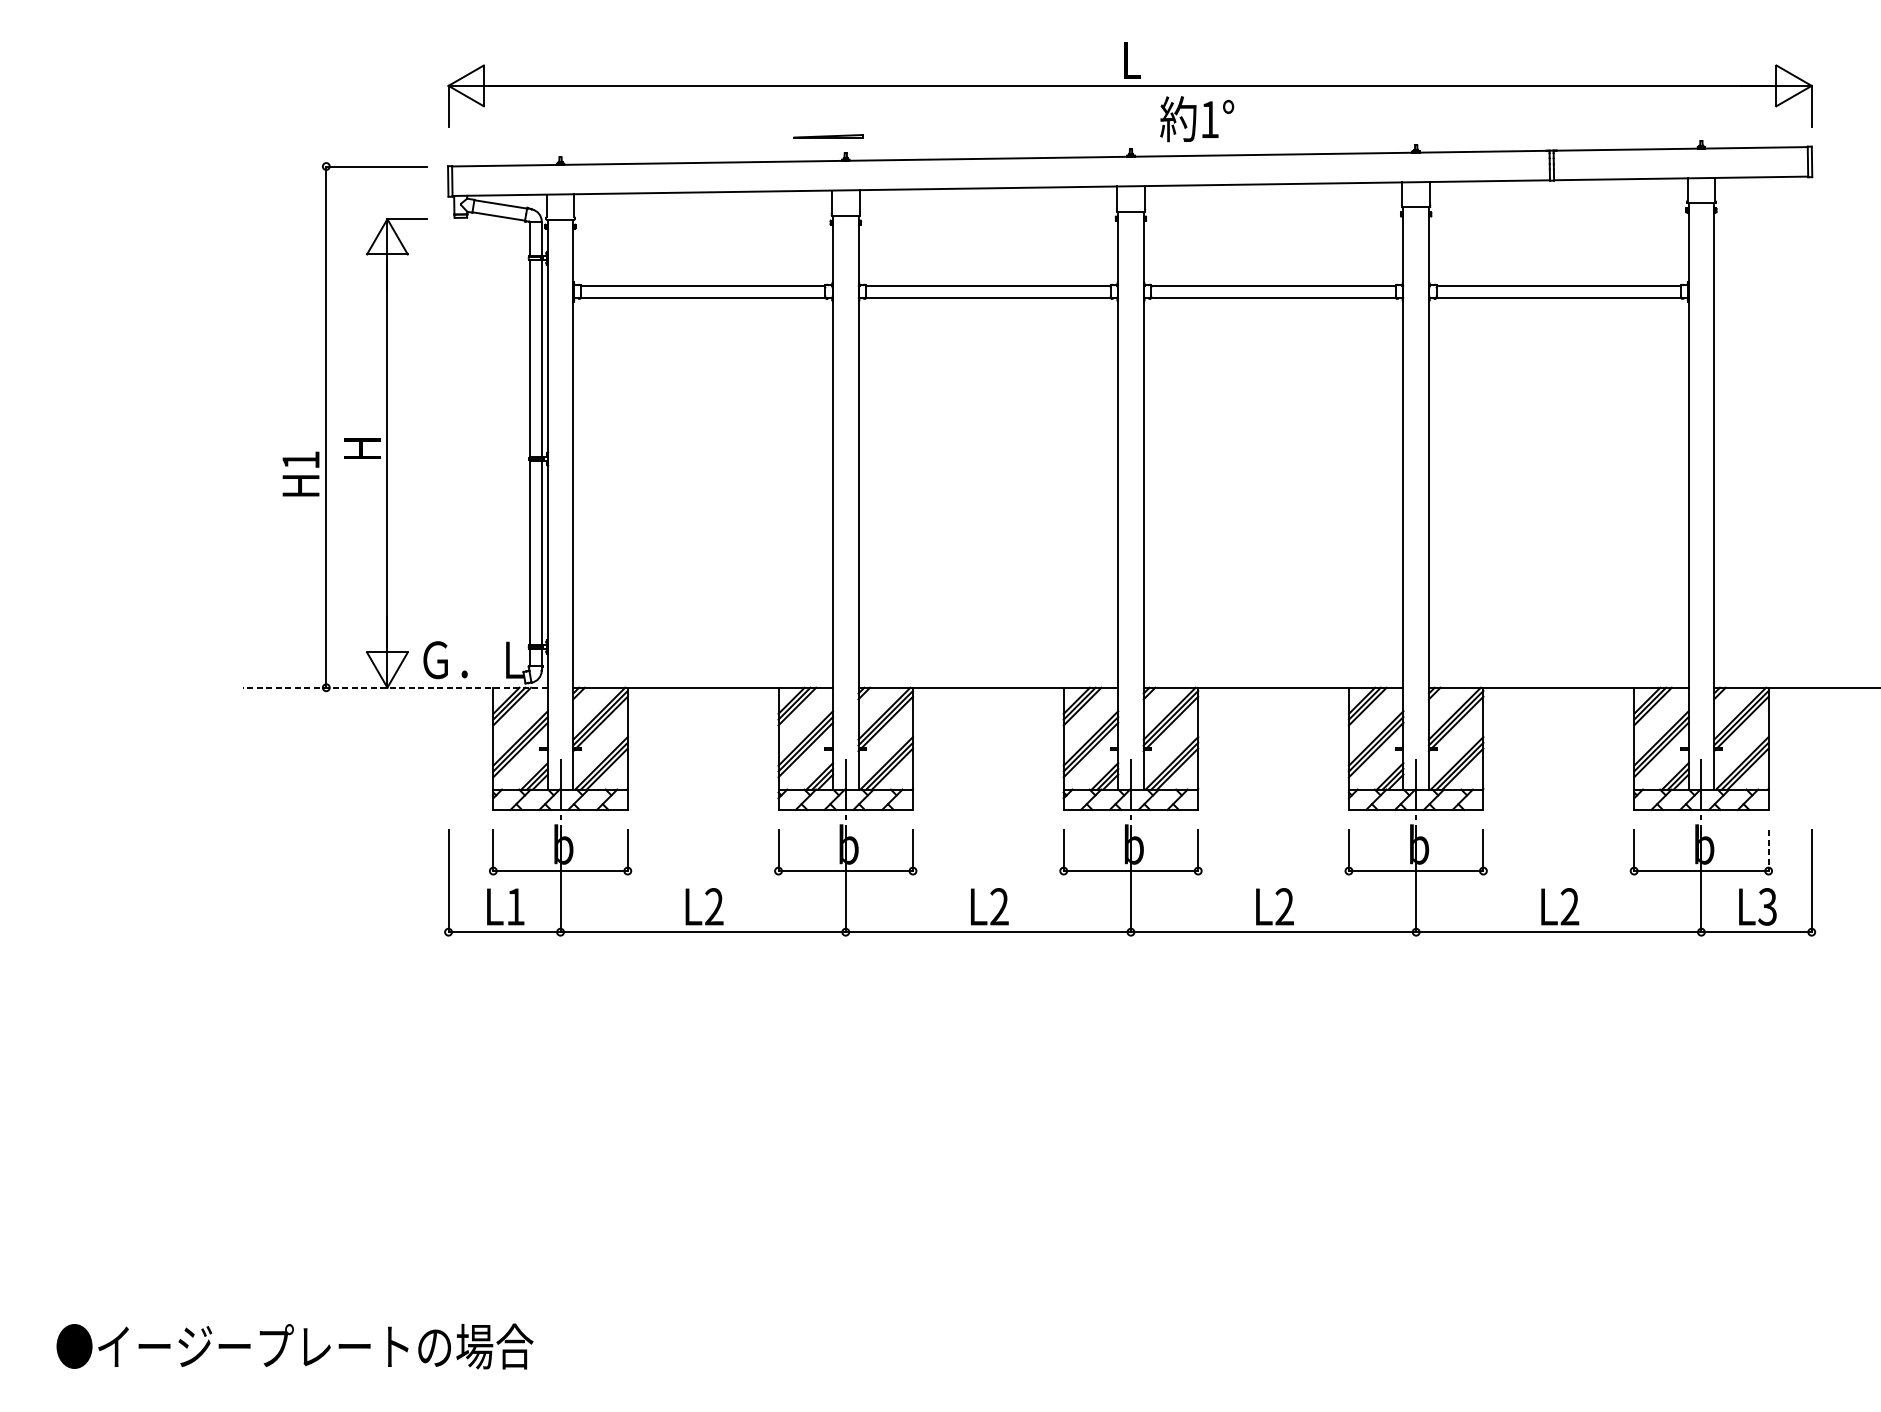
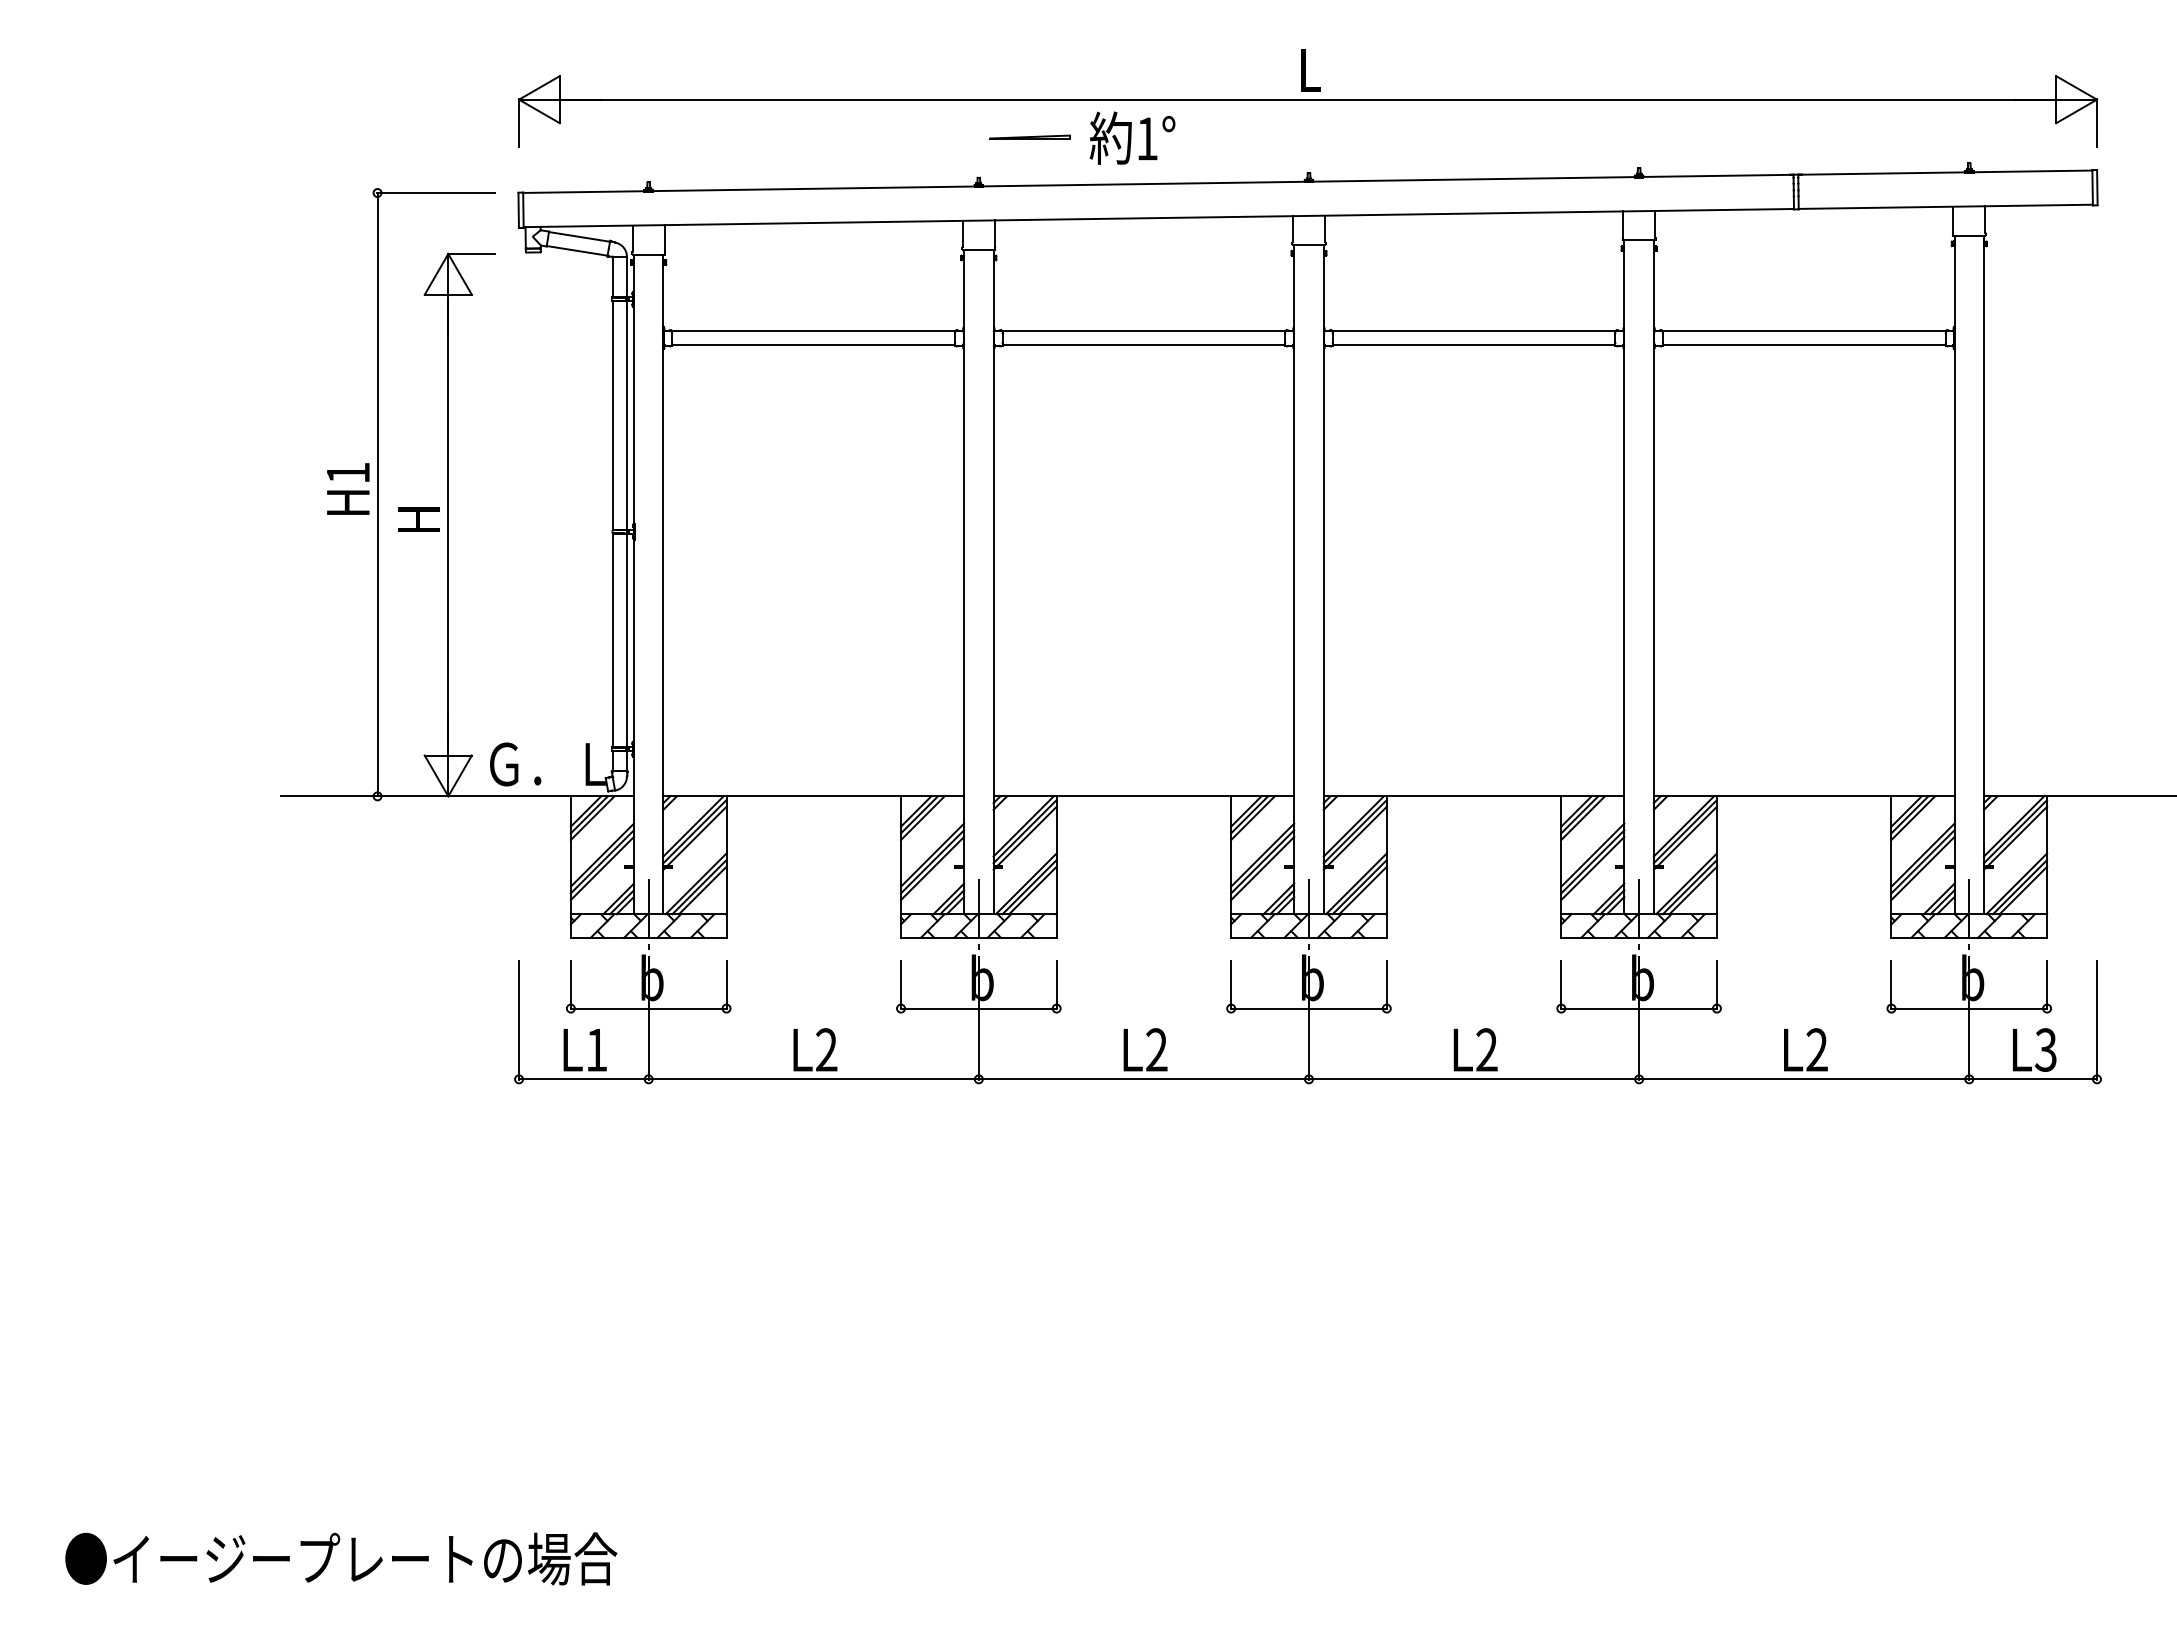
text: (1197, 118) -> (1132, 137), moved
part: (828, 135) -> (1029, 136), moved
text: (301, 473) -> (348, 488), moved
line: (395, 687) -> (457, 796), dashed -> solid
line: (1768, 851) -> (2047, 985), dashed -> solid

